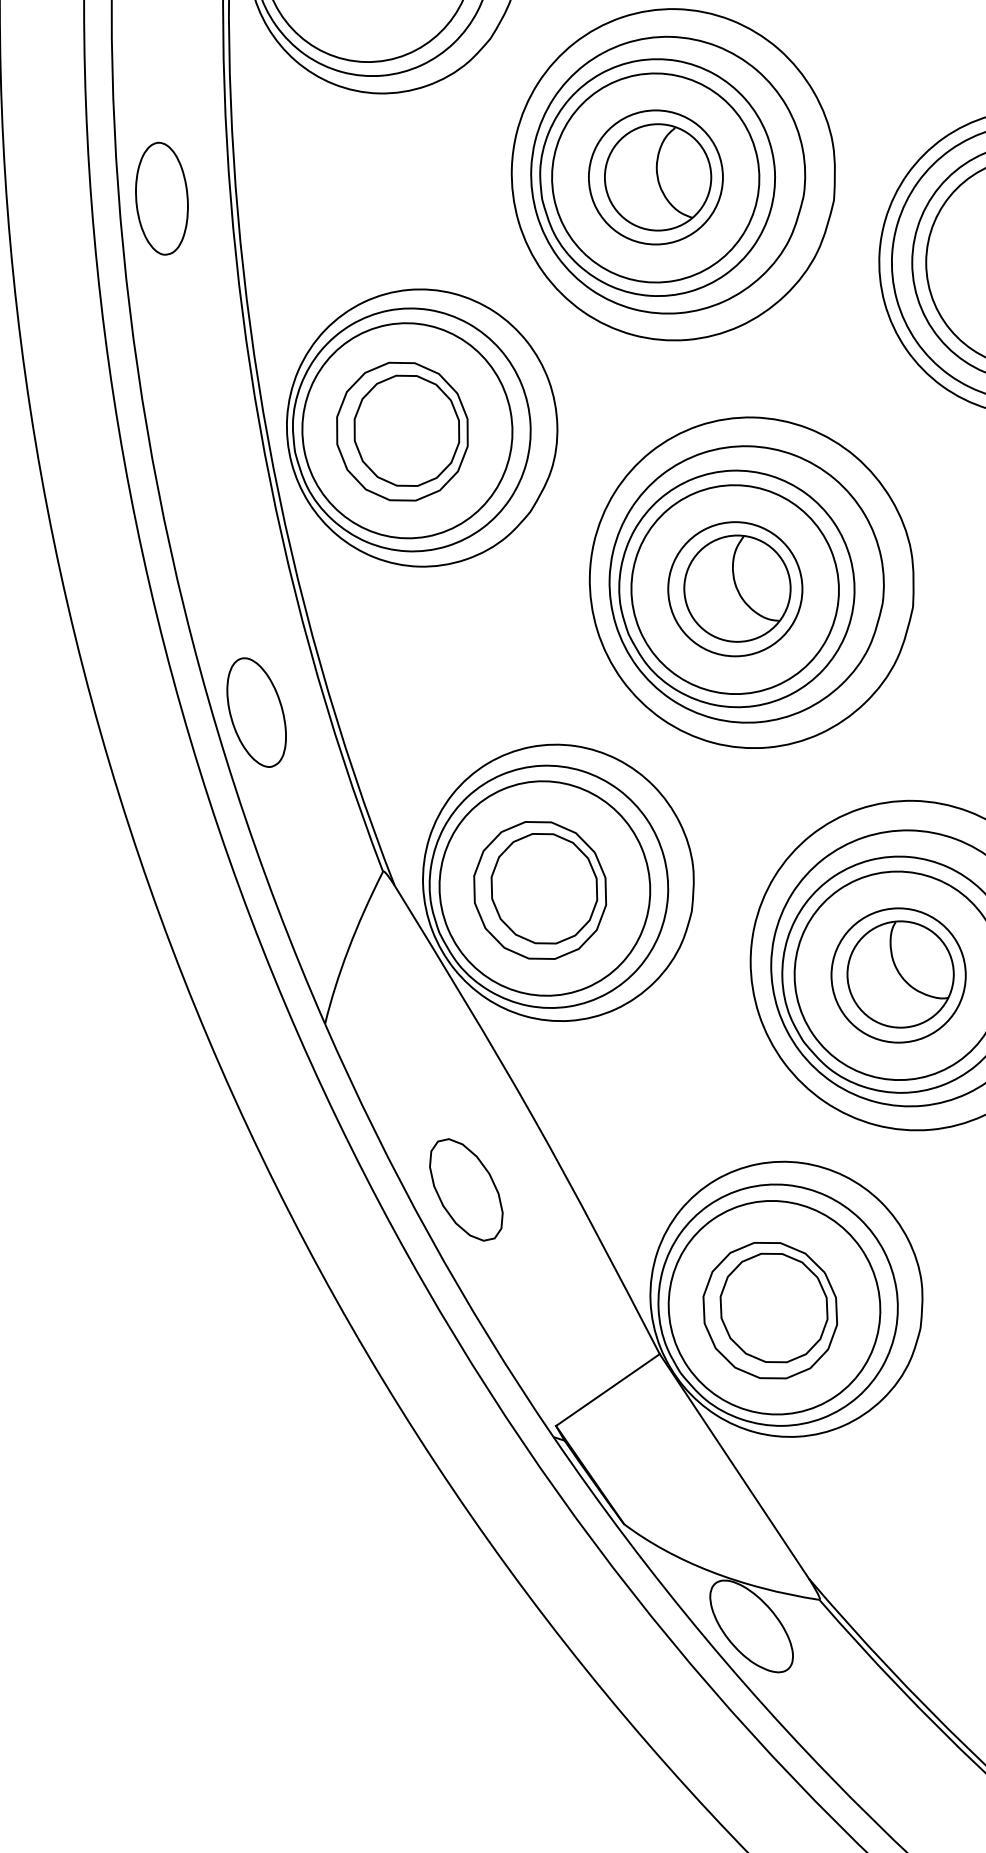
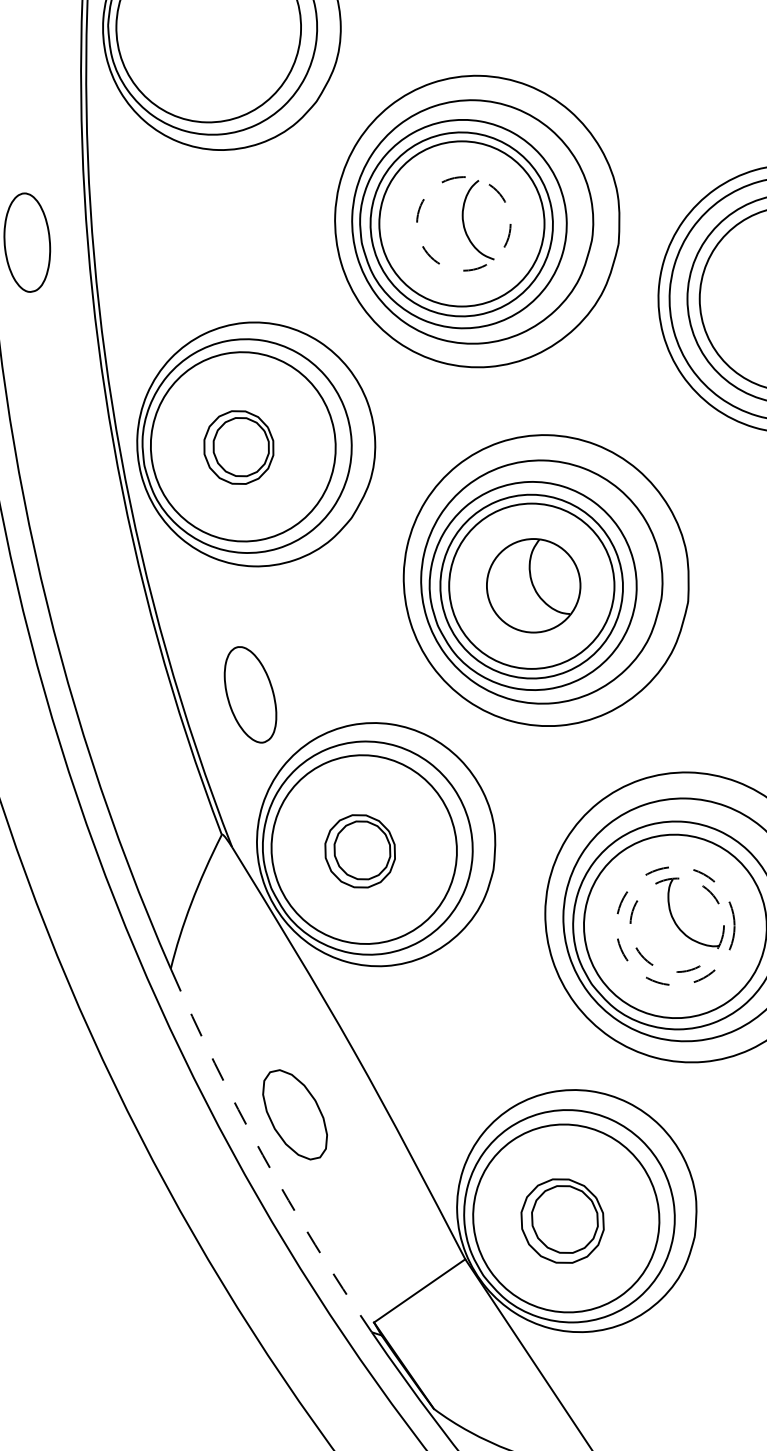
circle: (655, 177) -> (461, 223), size x1.4
circle: (657, 177) -> (463, 223), solid -> dashed
part: (402, 431) -> (238, 447), size x0.6
circle: (735, 589) -> (531, 586), size x1.4
part: (256, 712) -> (250, 694), moved
part: (540, 890) -> (360, 851), size x0.6
circle: (900, 974) -> (677, 925), solid -> dashed
circle: (898, 975) -> (675, 926), solid -> dashed
arc: (429, 1235) -> (262, 1154), solid -> dashed
part: (770, 1310) -> (562, 1220), size x0.7

